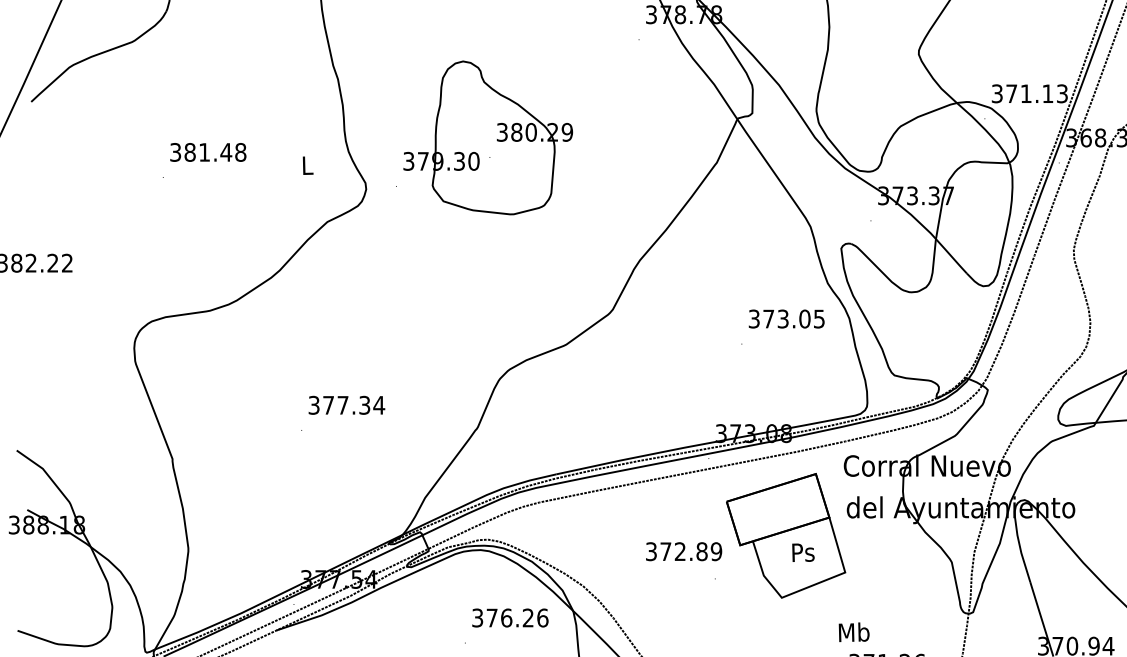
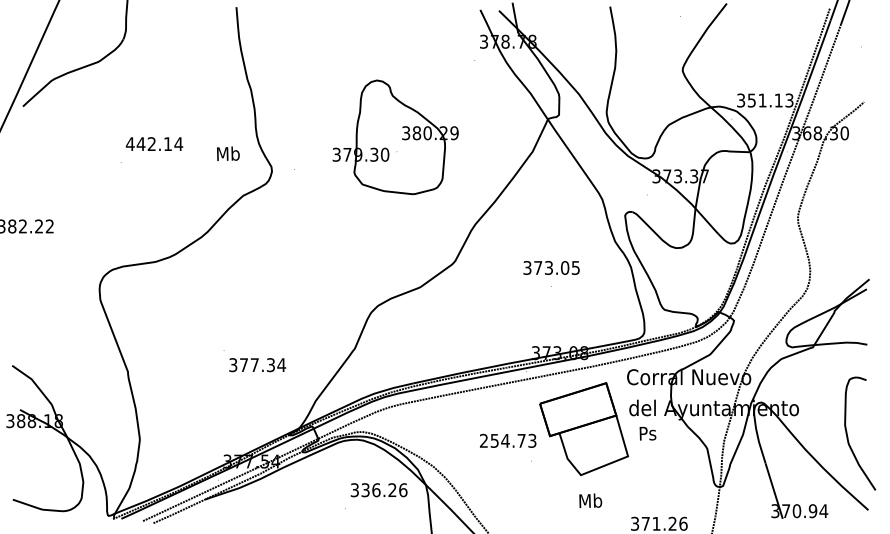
text: (1011, 93) -> (751, 100), 371.13 -> 351.13
part: (487, 138) -> (395, 137), moved
text: (208, 152) -> (154, 144), 381.48 -> 442.14
text: (307, 165) -> (228, 153), L -> Mb
text: (786, 318) -> (551, 267), moved
text: (346, 405) -> (257, 365), moved
text: (684, 551) -> (508, 440), 372.89 -> 254.73
text: (802, 552) -> (647, 433), moved
text: (491, 618) -> (365, 490), 376.26 -> 336.26
text: (853, 631) -> (590, 500), moved

